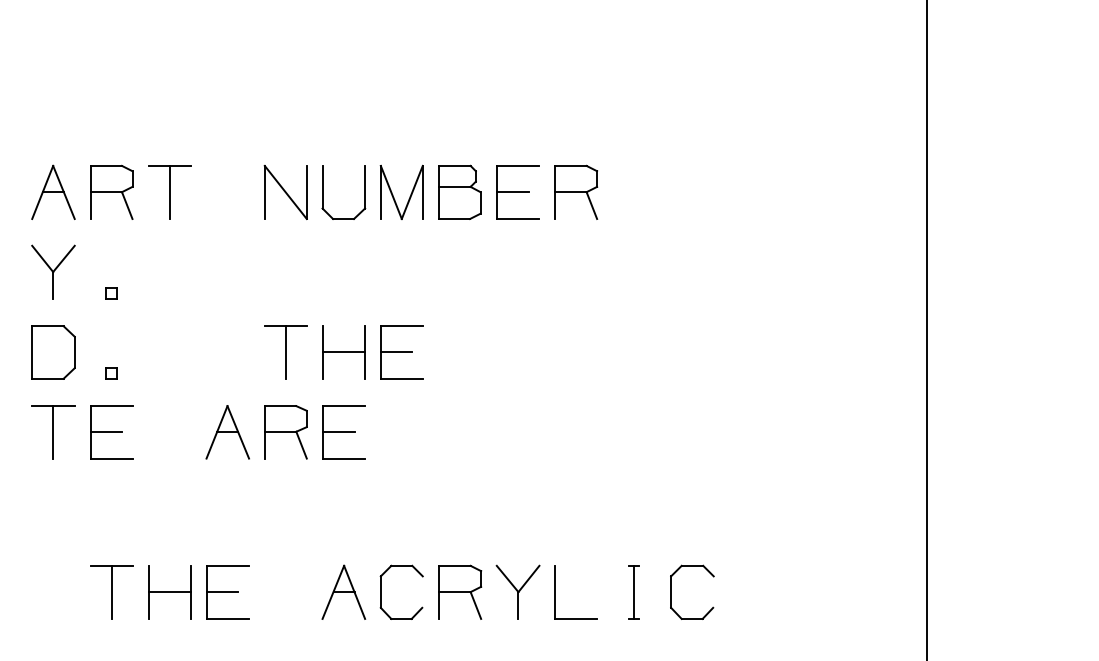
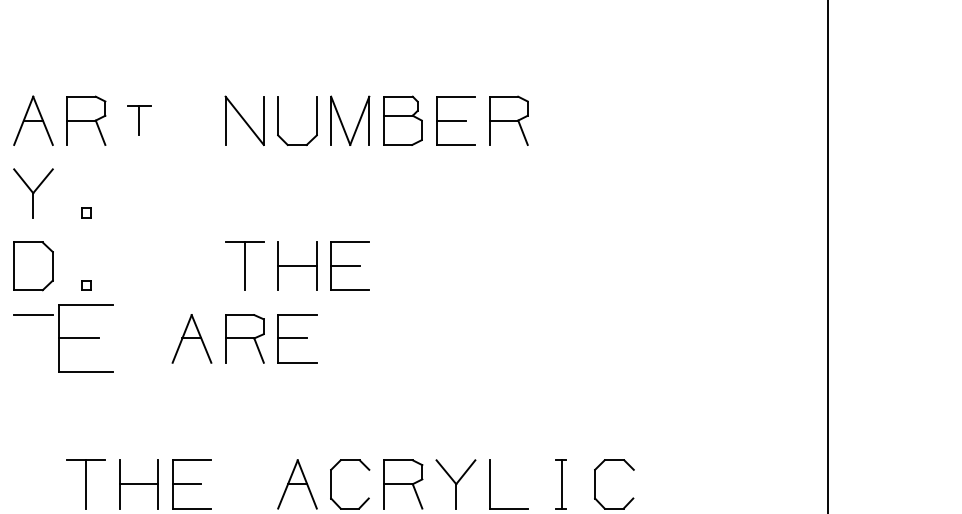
part: (169, 192) -> (138, 120), size x0.6
line: (53, 432) -> (33, 339), removed
part: (111, 432) -> (86, 339), size x1.4

